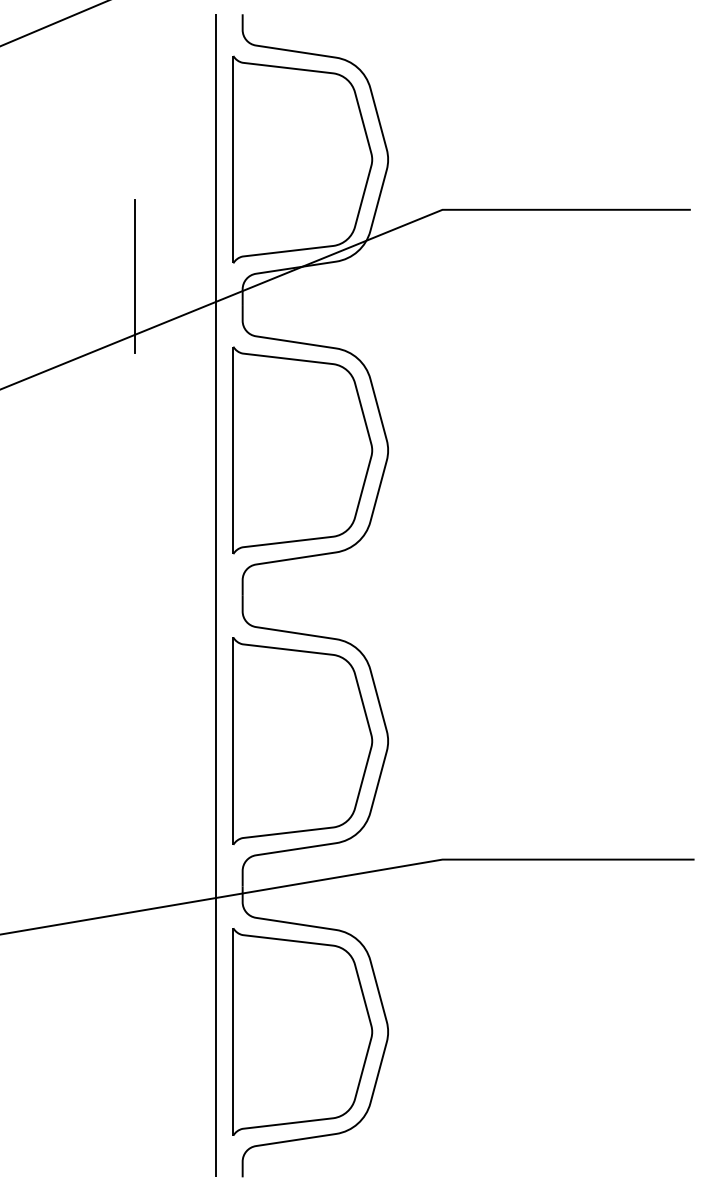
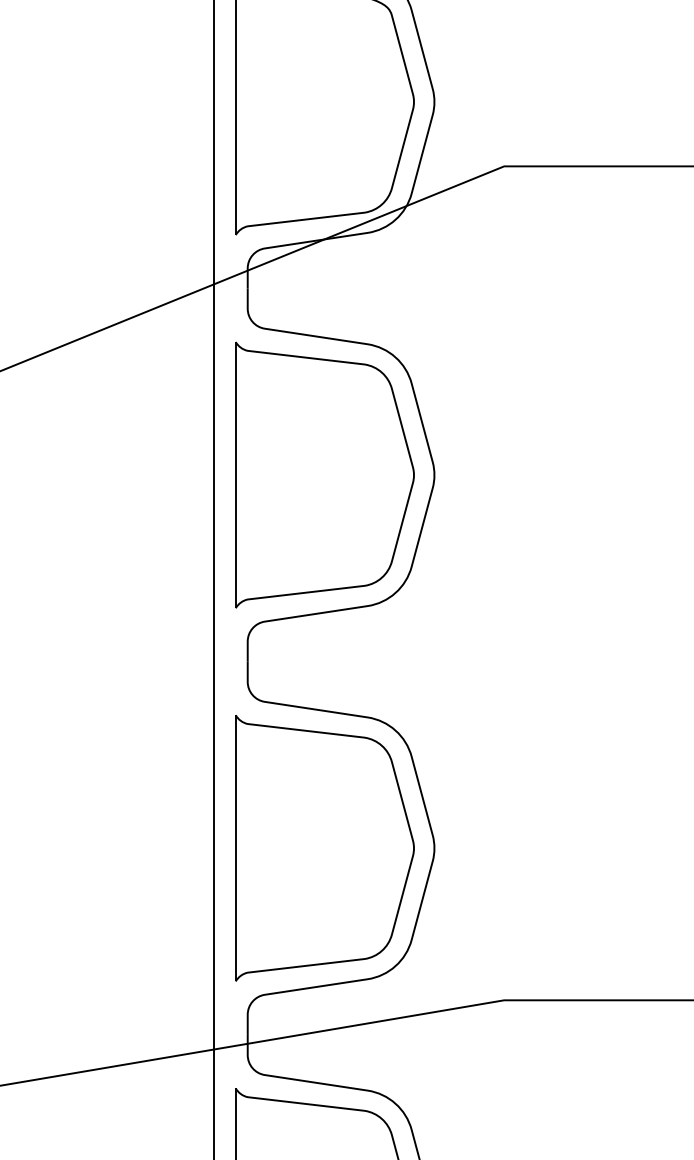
line: (134, 275) -> (108, 250), removed

